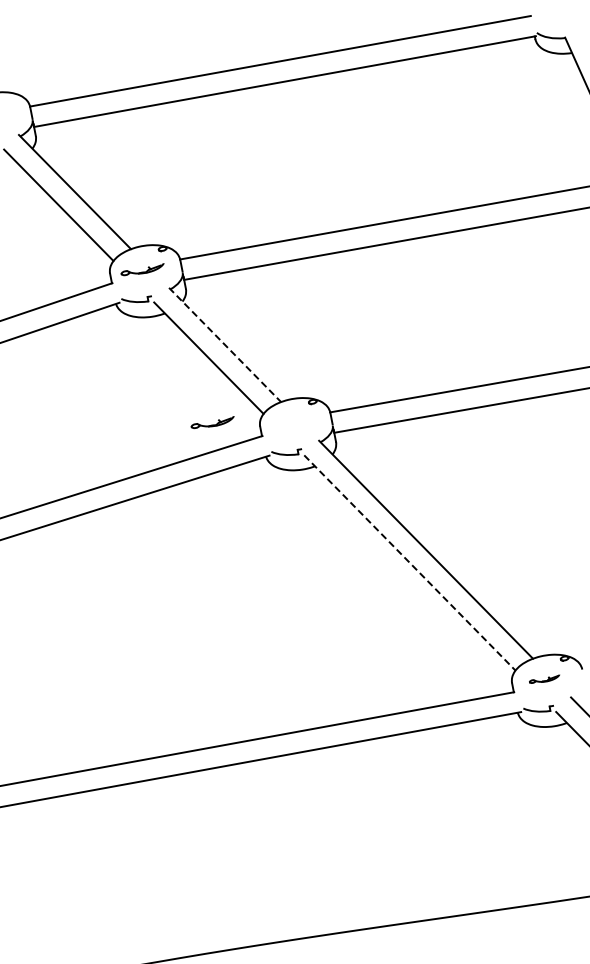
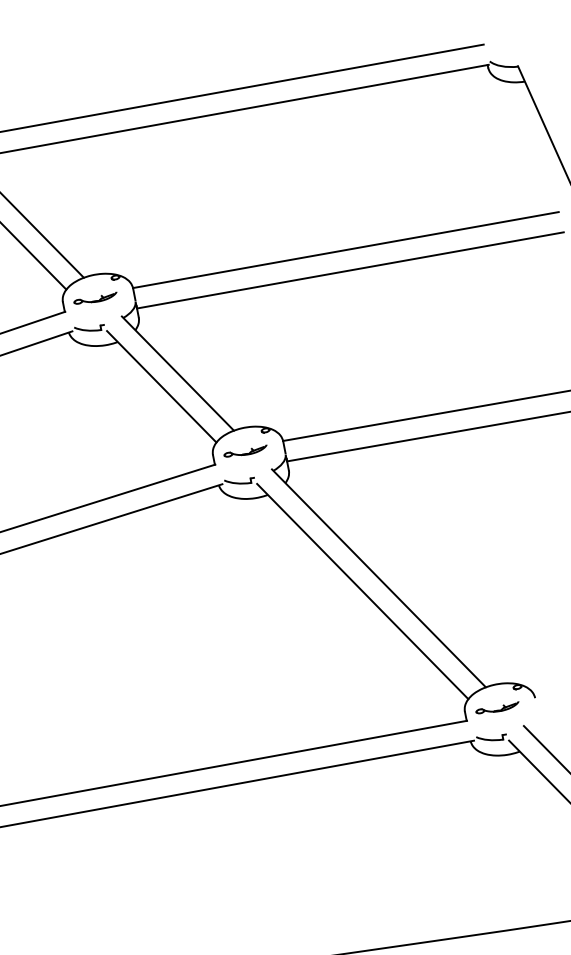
line: (225, 345) -> (178, 374), dashed -> solid
part: (212, 422) -> (245, 451), moved
line: (409, 562) -> (362, 591), dashed -> solid
part: (544, 678) -> (497, 707), size x1.43

